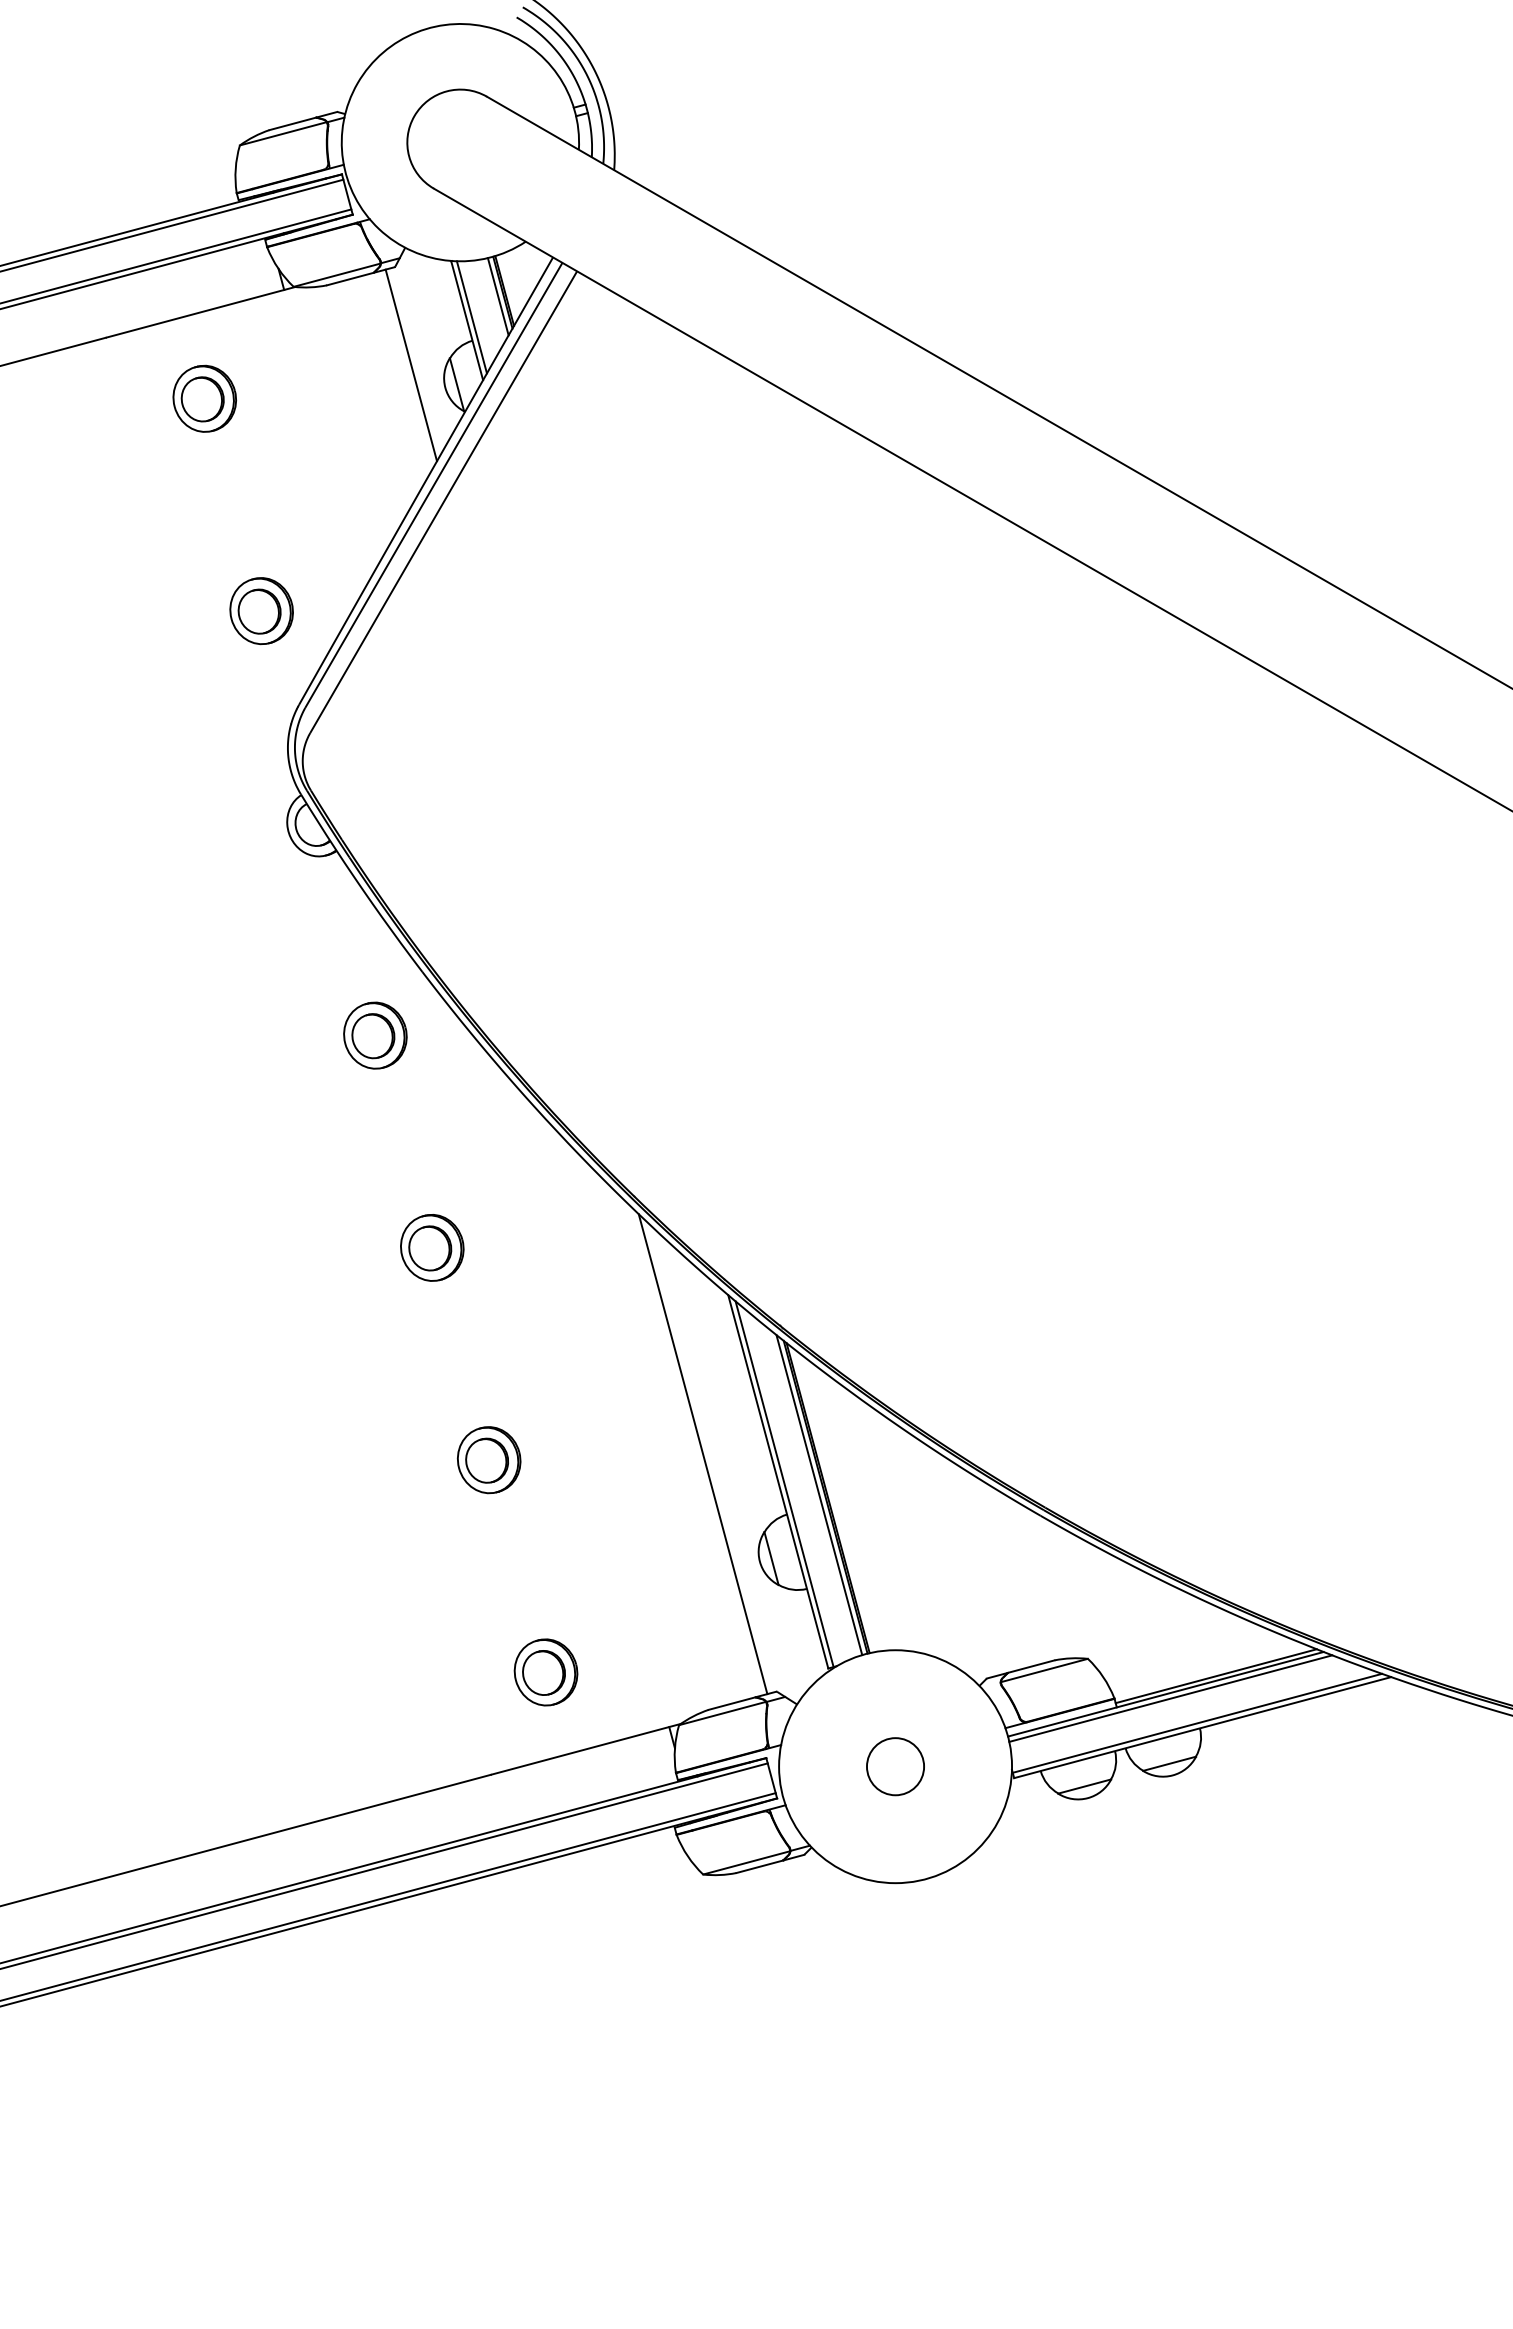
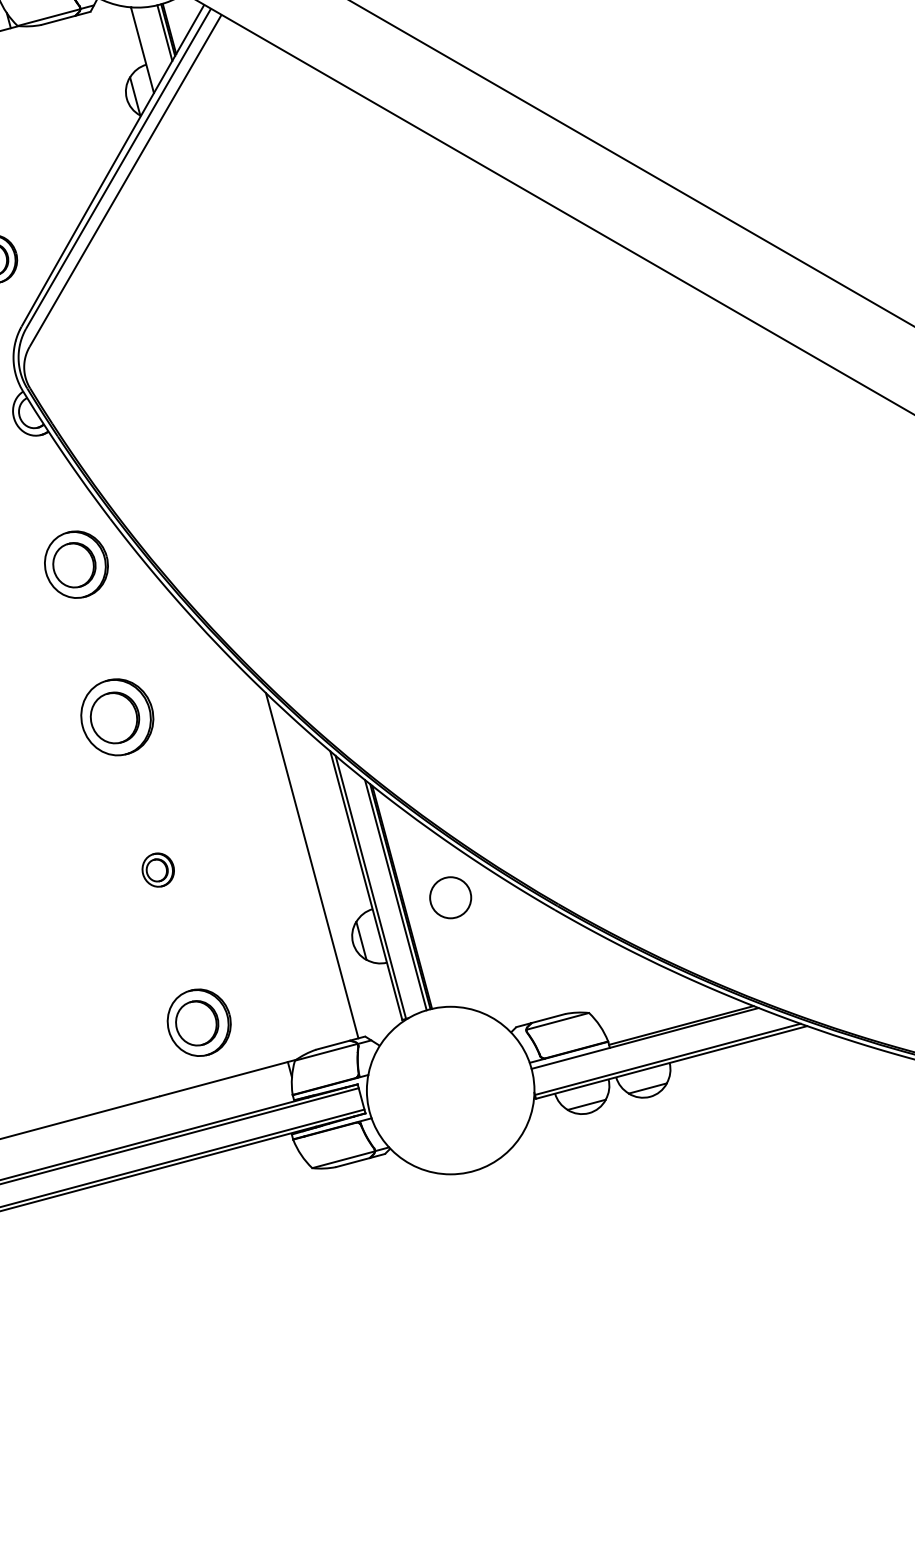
line: (471, 317) -> (145, 48), removed
line: (411, 365) -> (102, 82), removed
part: (375, 1035) -> (76, 564), size x1.4
part: (432, 1247) -> (117, 717), size x1.6
part: (488, 1460) -> (157, 870), size x0.7
part: (545, 1672) -> (198, 1022), size x1.4
line: (1170, 1698) -> (648, 1041), removed
circle: (895, 1766) -> (450, 897), moved

